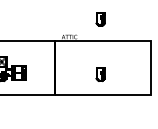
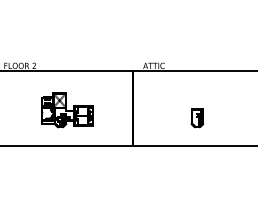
part: (100, 19) -> (197, 41), removed

